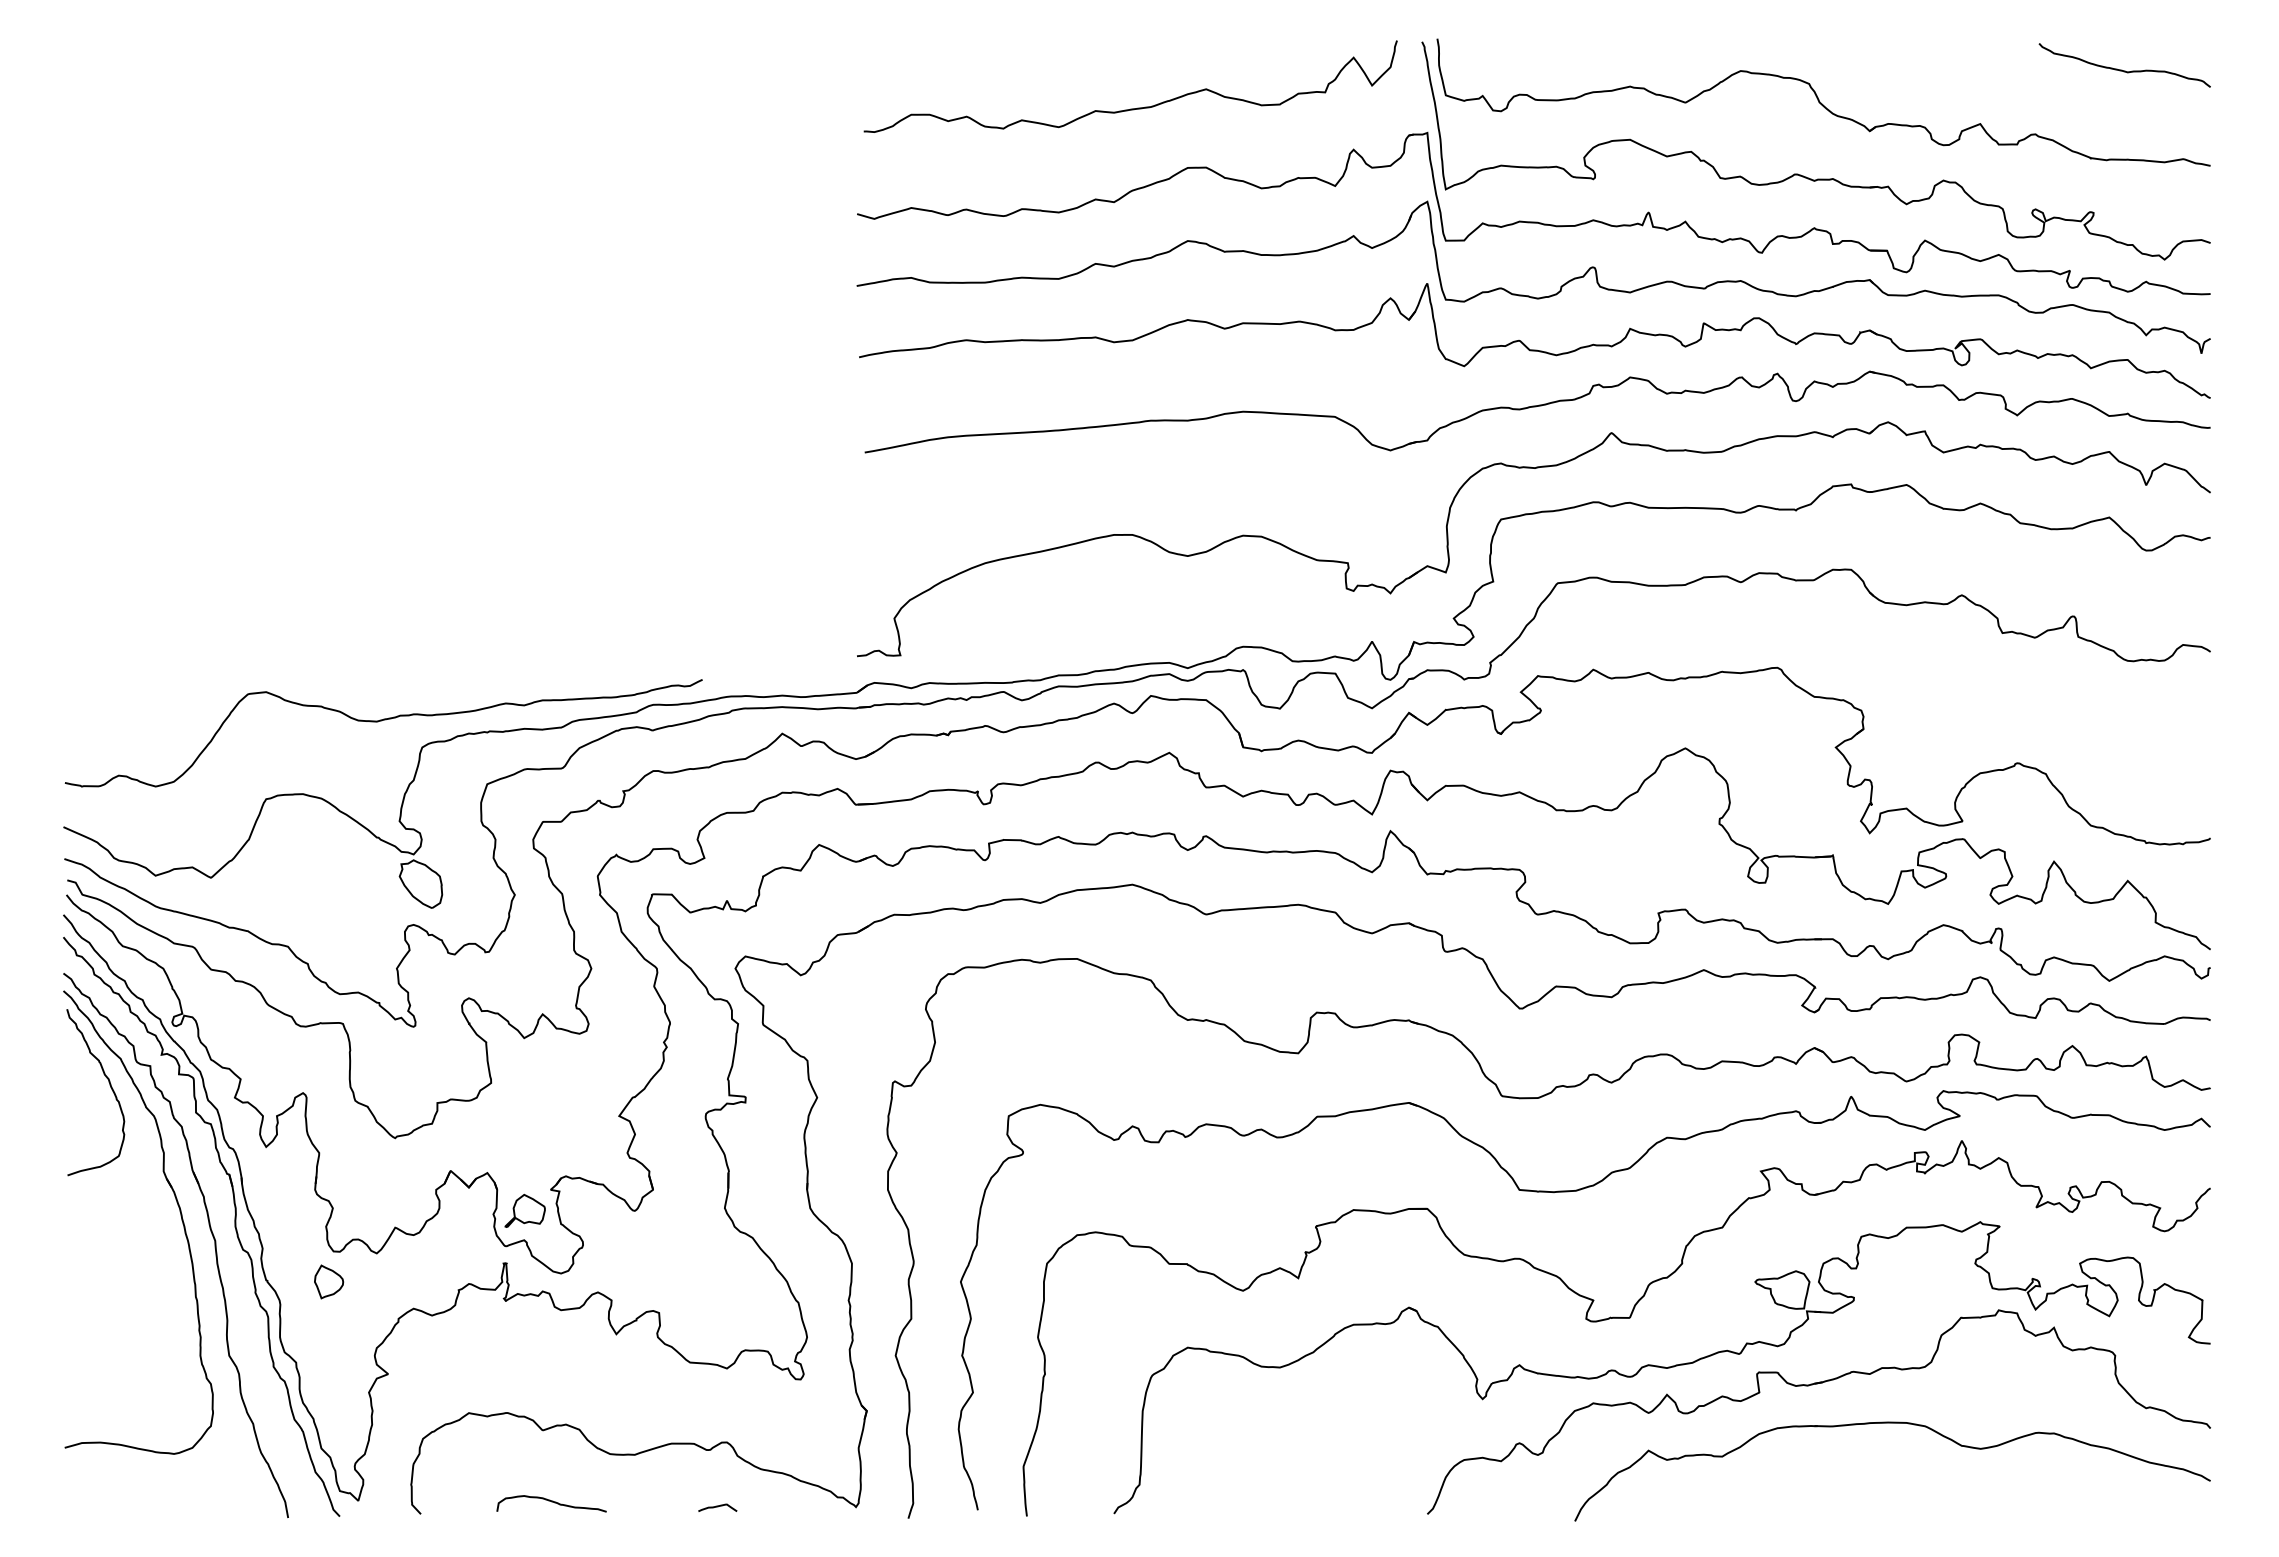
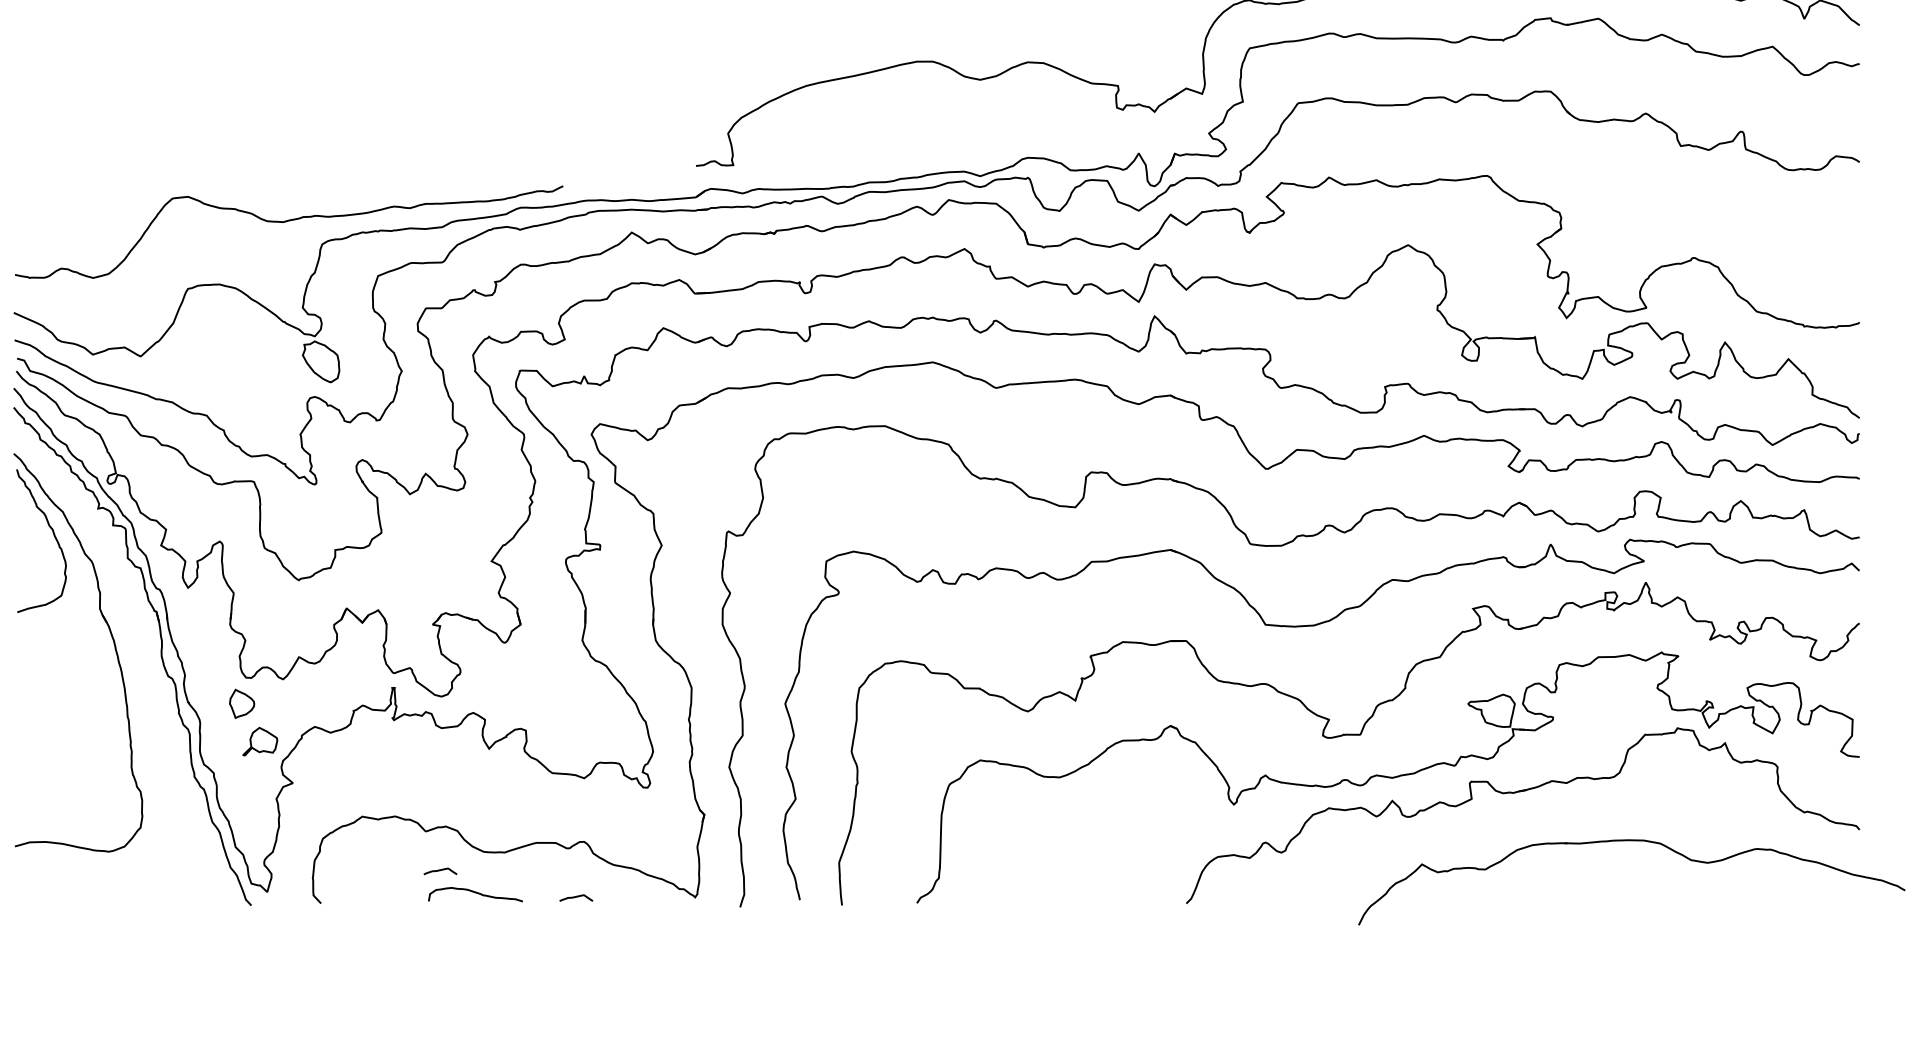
part: (524, 1210) -> (259, 741), moved
part: (211, 1234) -> (141, 663), removed
part: (1892, 1423) -> (1631, 841), moved
curve: (559, 1476) -> (440, 871), added
curve: (551, 1502) -> (475, 893), moved

